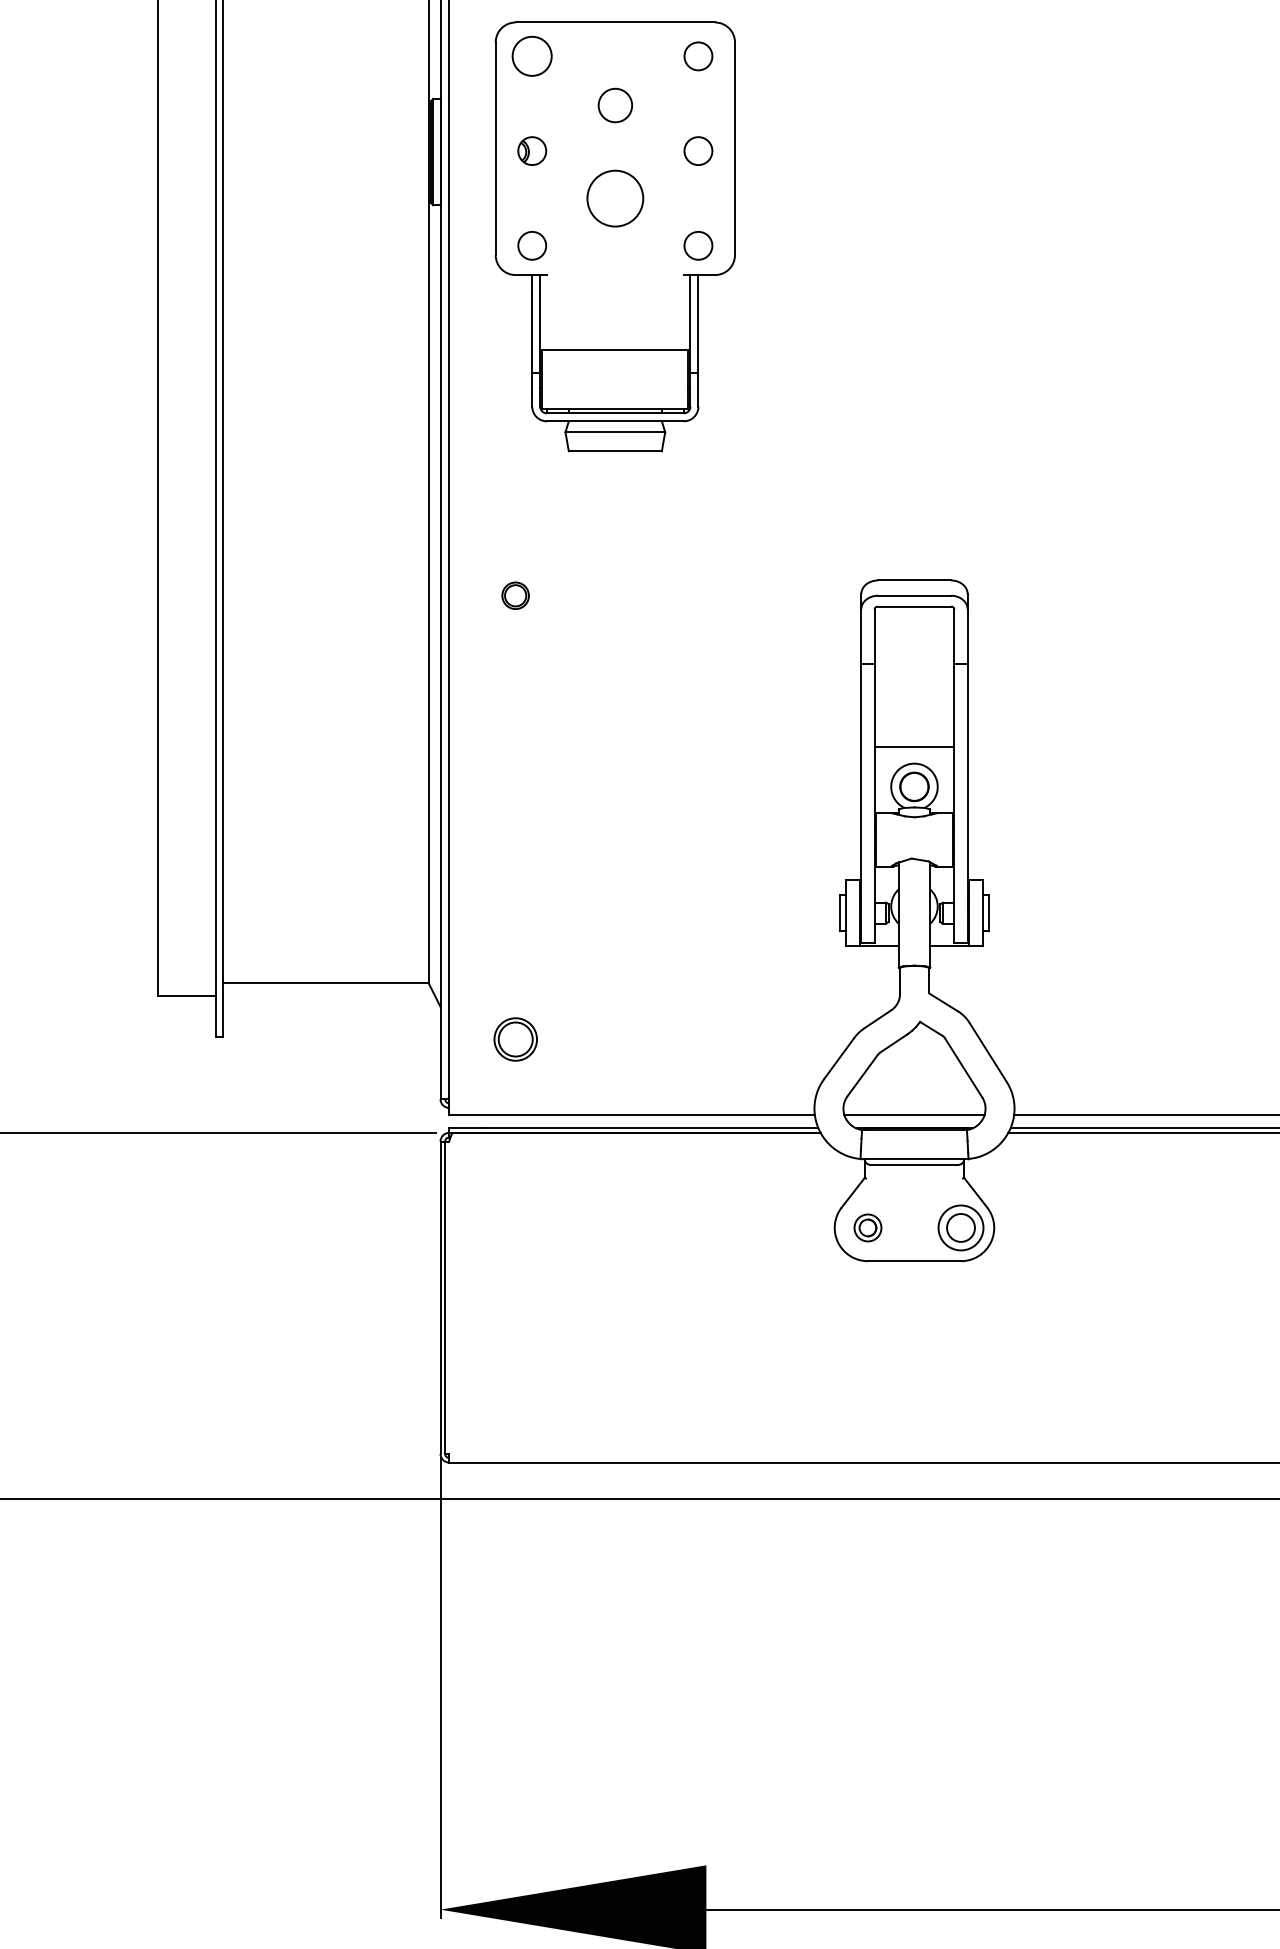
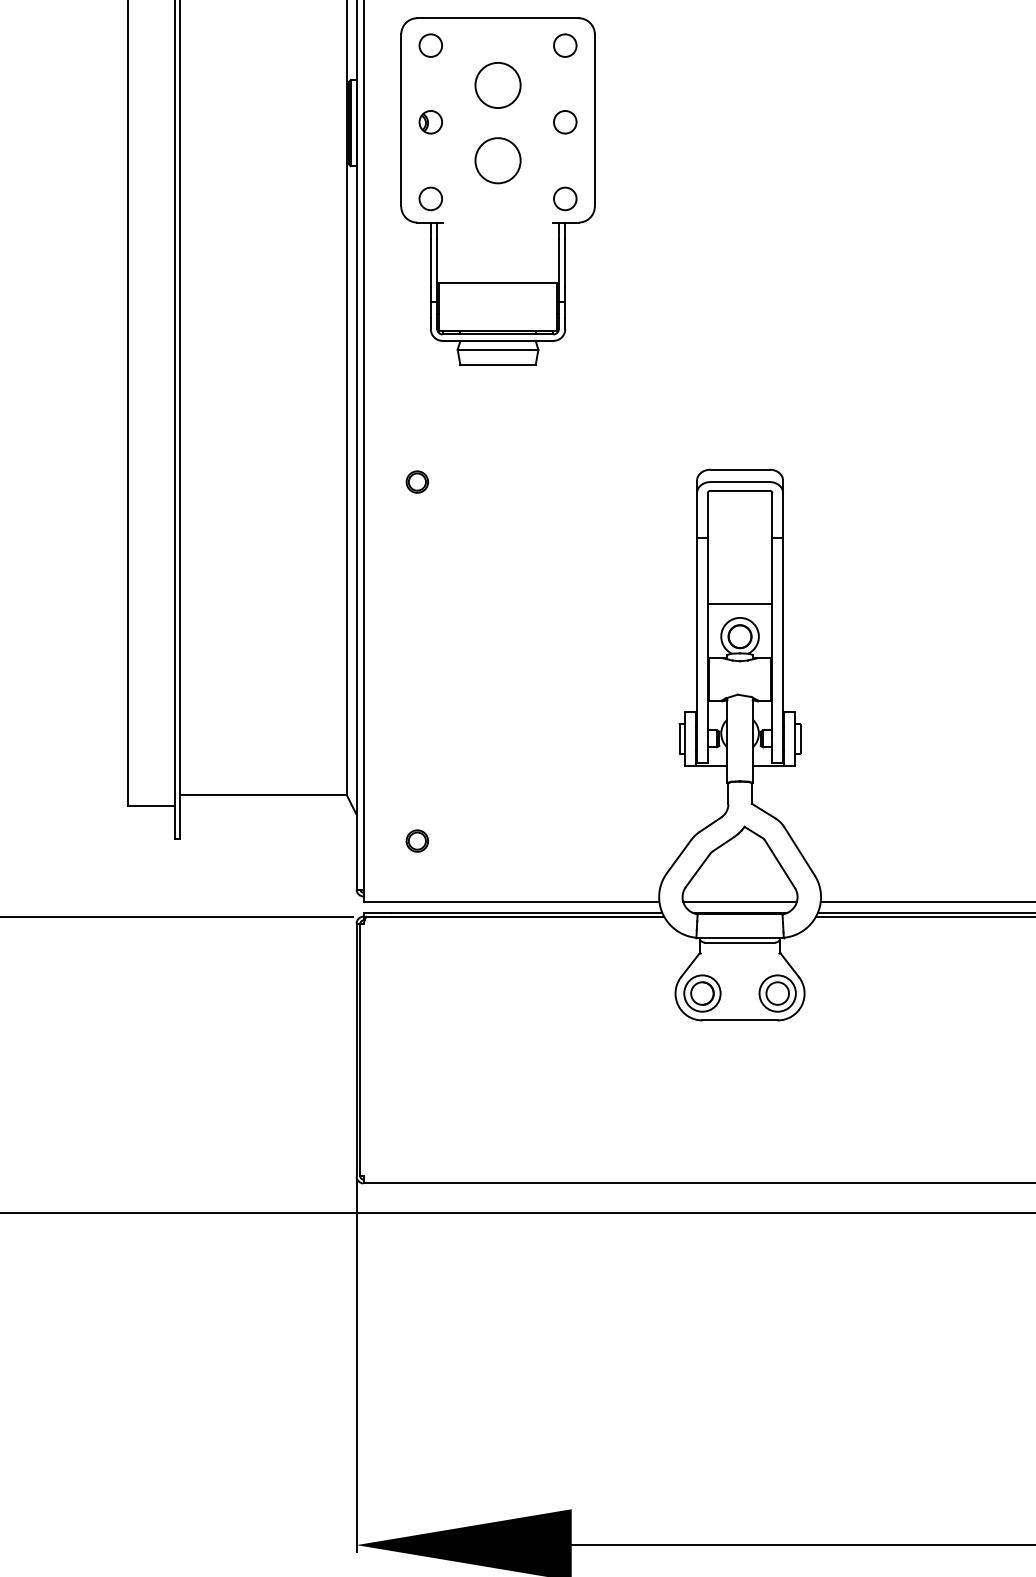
circle: (532, 56) -> (431, 45), size x0.71
circle: (615, 105) -> (498, 85), size x1.67
part: (515, 1039) -> (417, 841), size x0.62
part: (867, 1227) -> (702, 993), size x1.67

